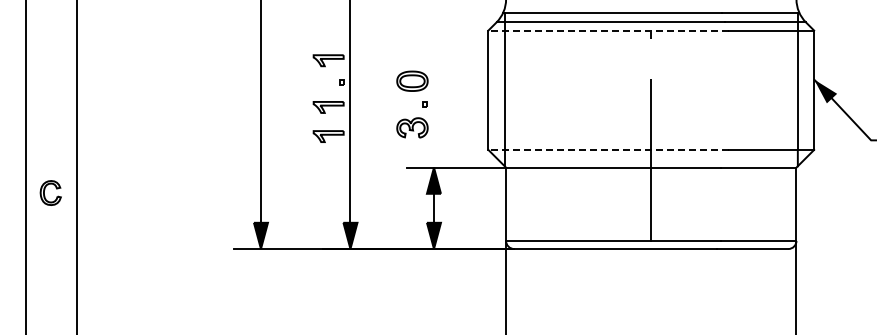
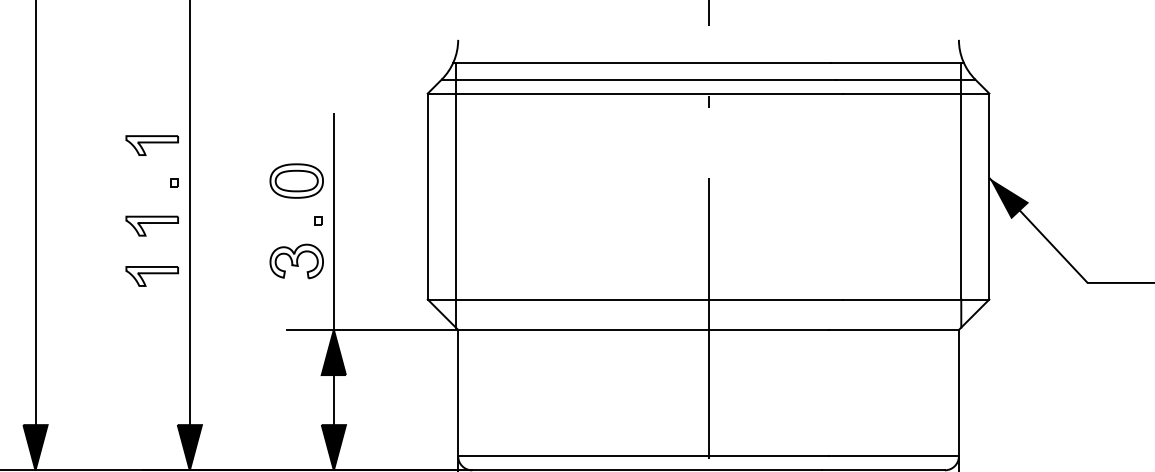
line: (608, 30) -> (634, 93), dashed -> solid
line: (433, 104) -> (333, 221), added
line: (608, 149) -> (634, 298), dashed -> solid

